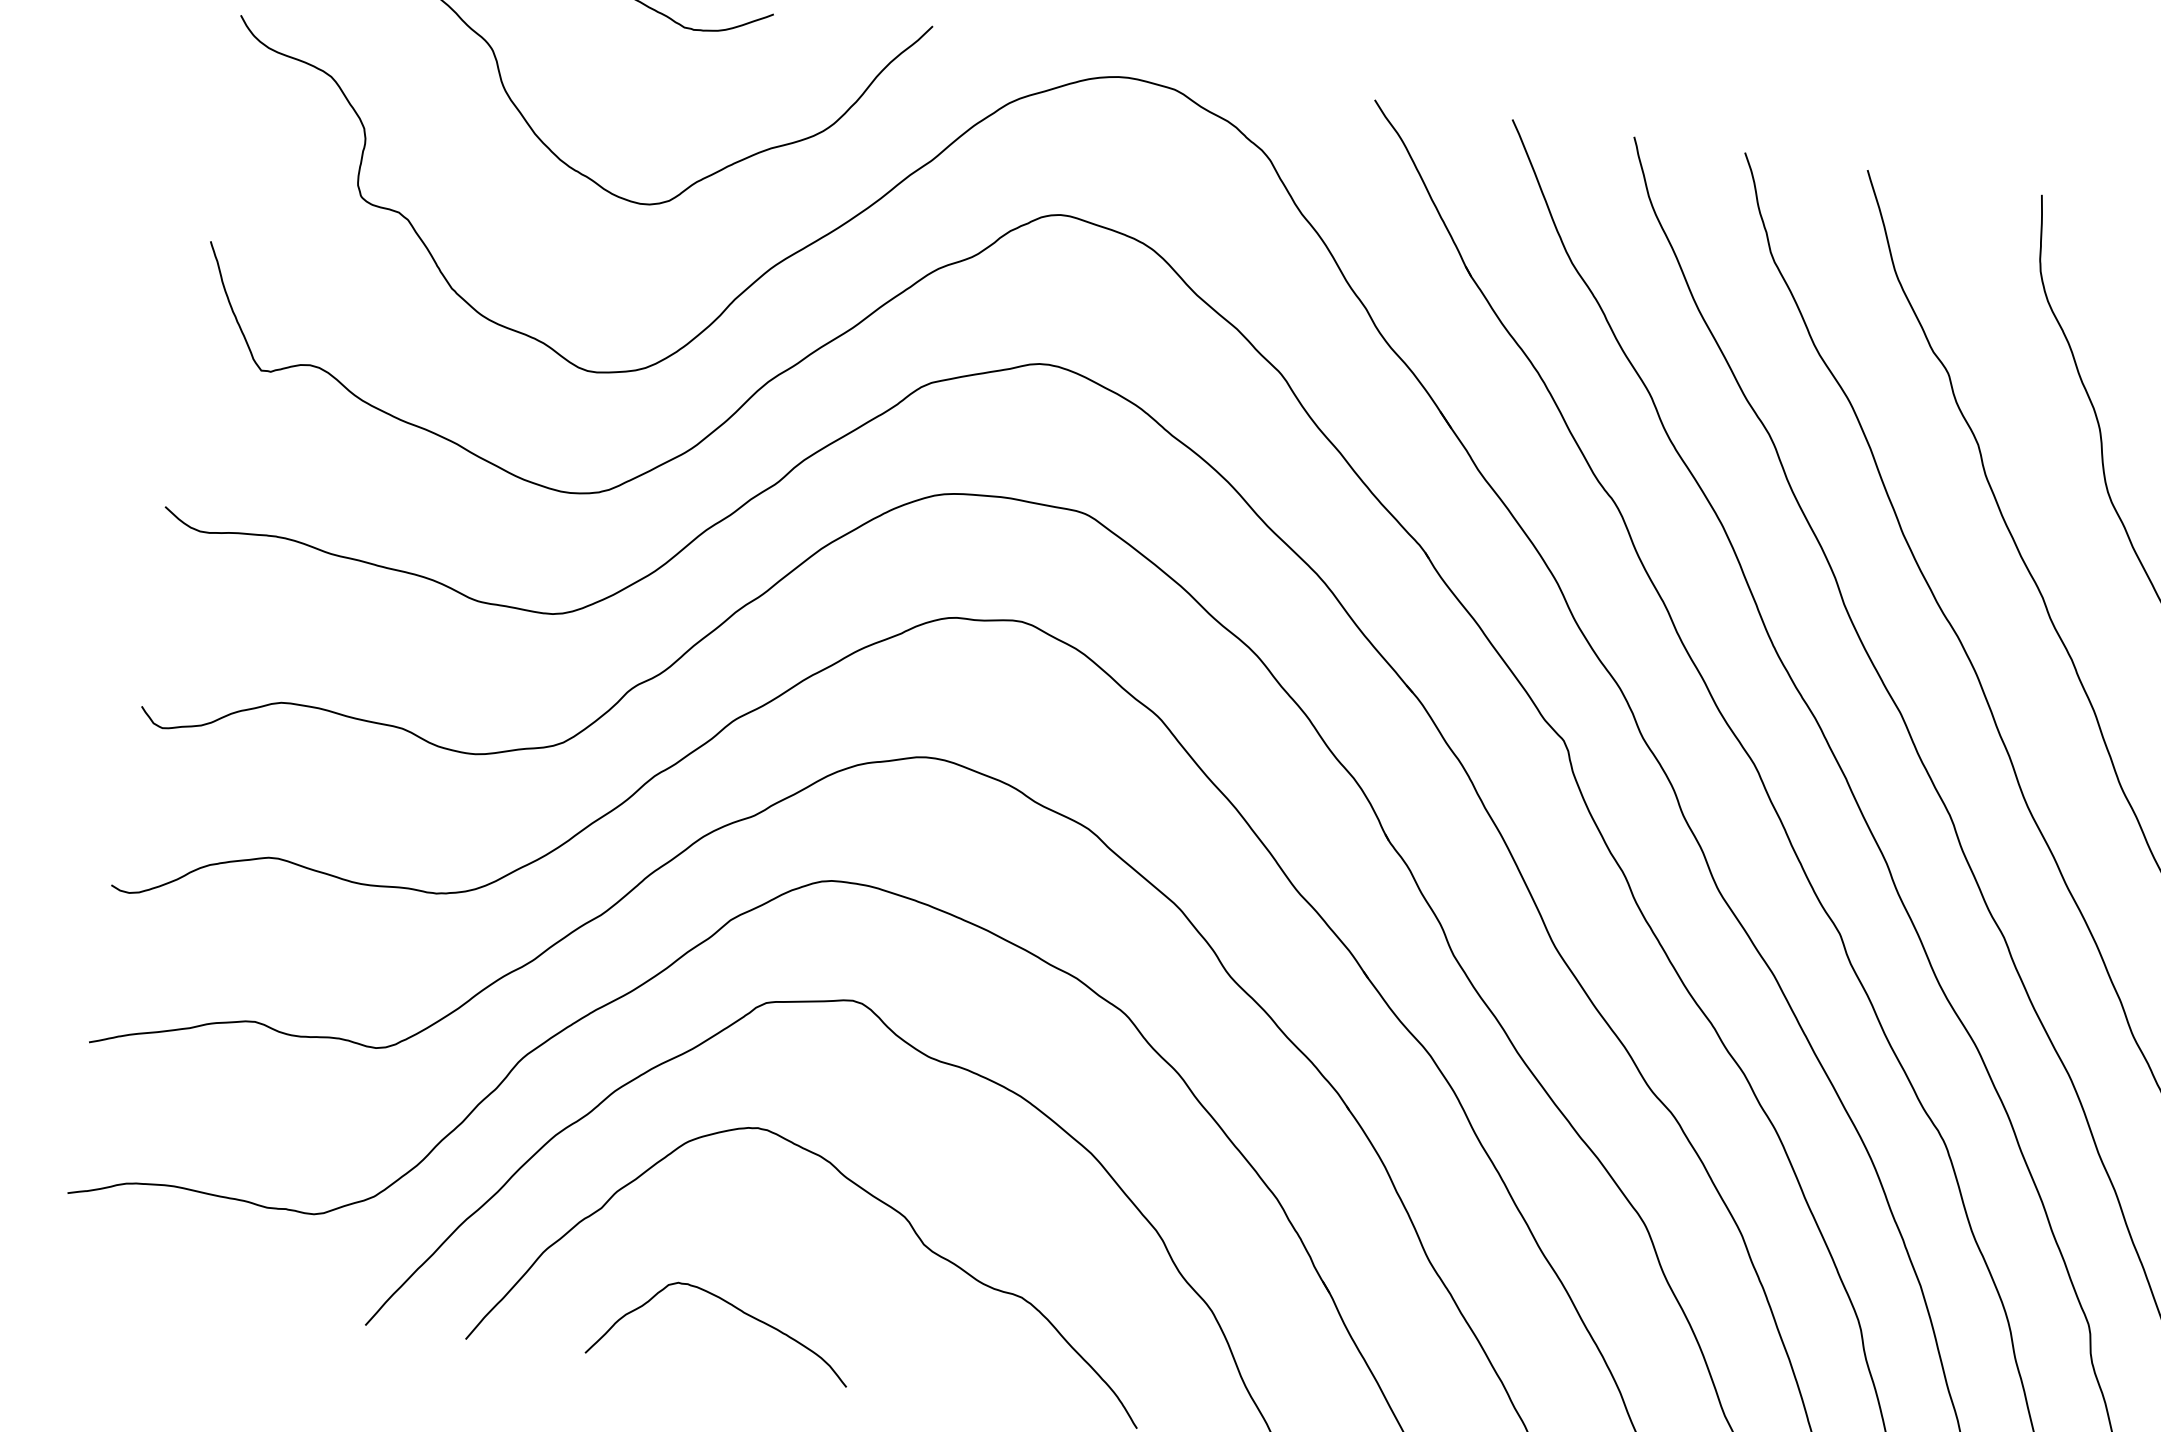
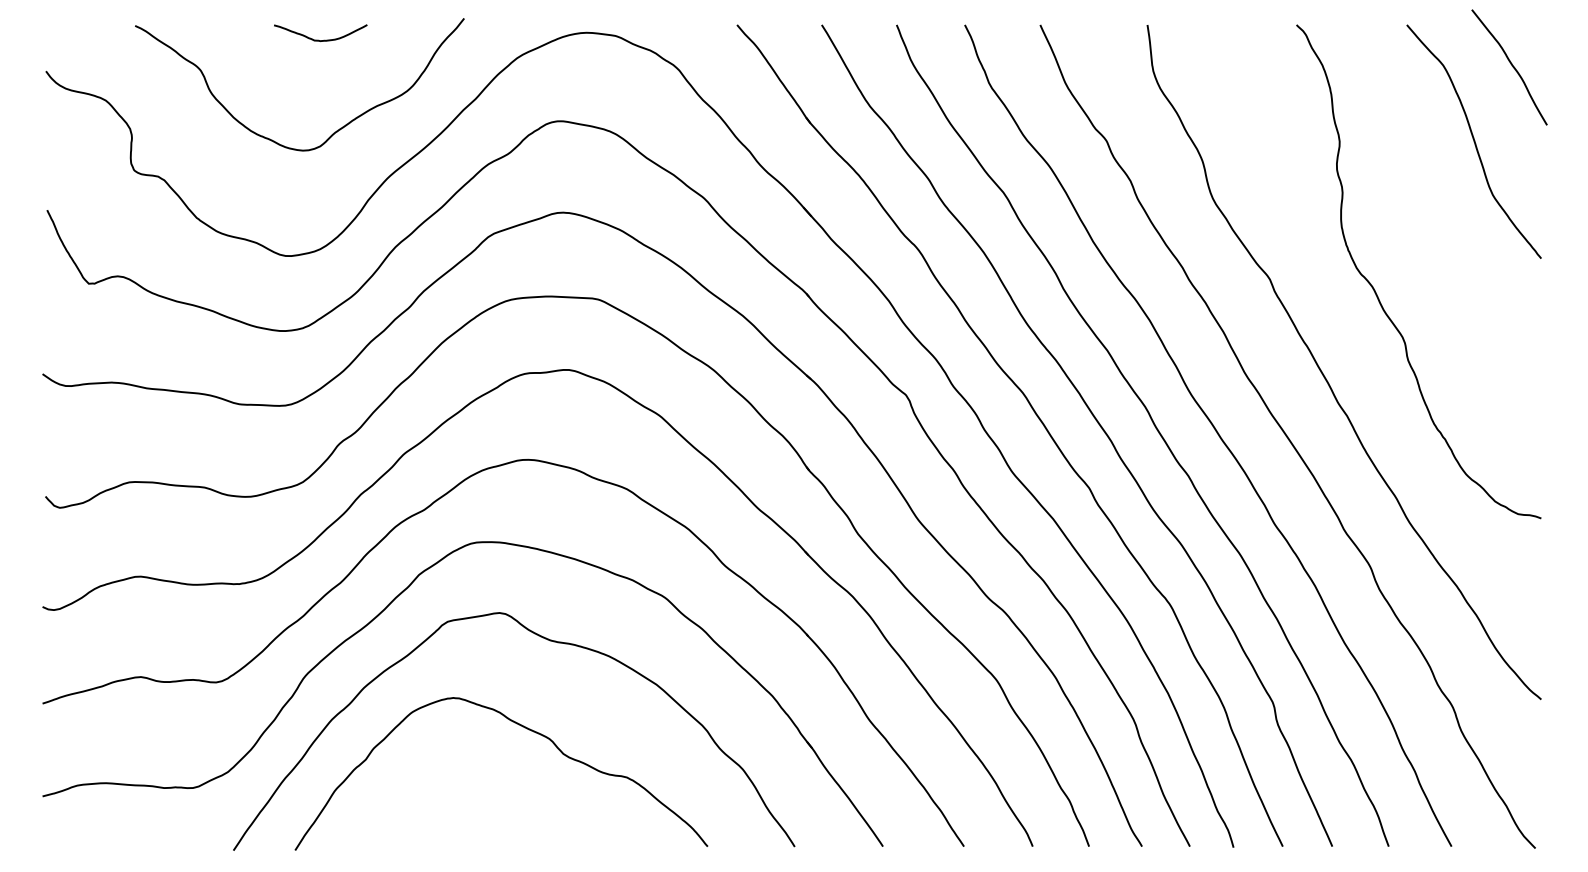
curve: (732, 1307) -> (453, 808), removed

